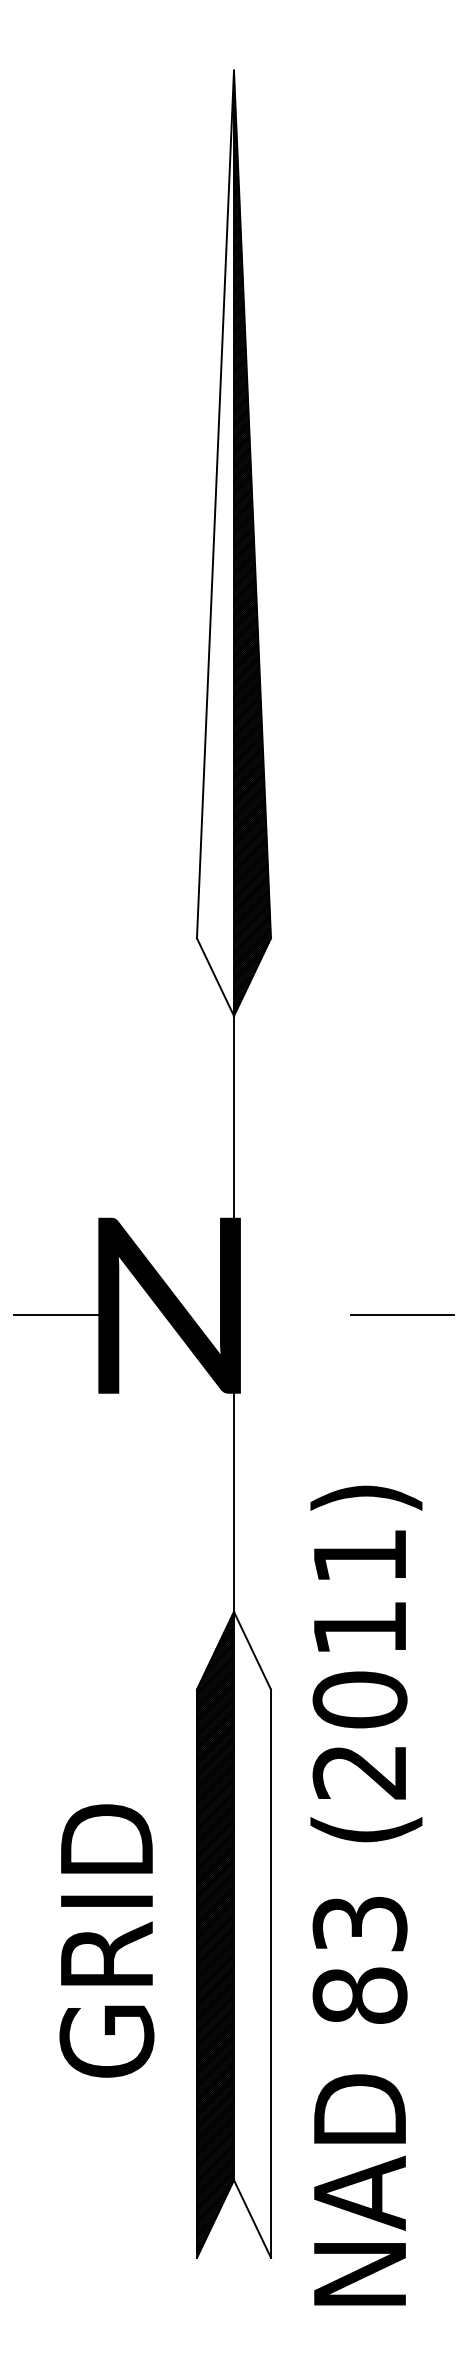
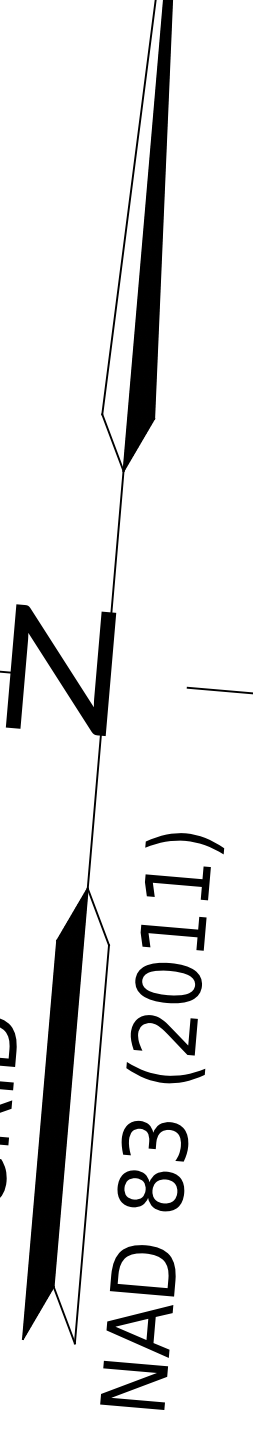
text: (366, 1895) -> (161, 1120), moved

